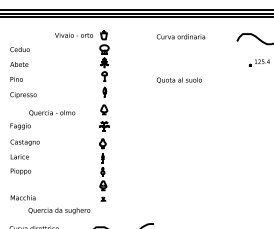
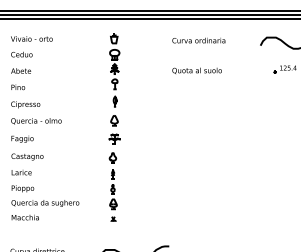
text: (73, 34) -> (31, 38), moved
text: (179, 80) -> (197, 71), moved
text: (52, 113) -> (36, 121), moved
text: (59, 211) -> (45, 204), moved

